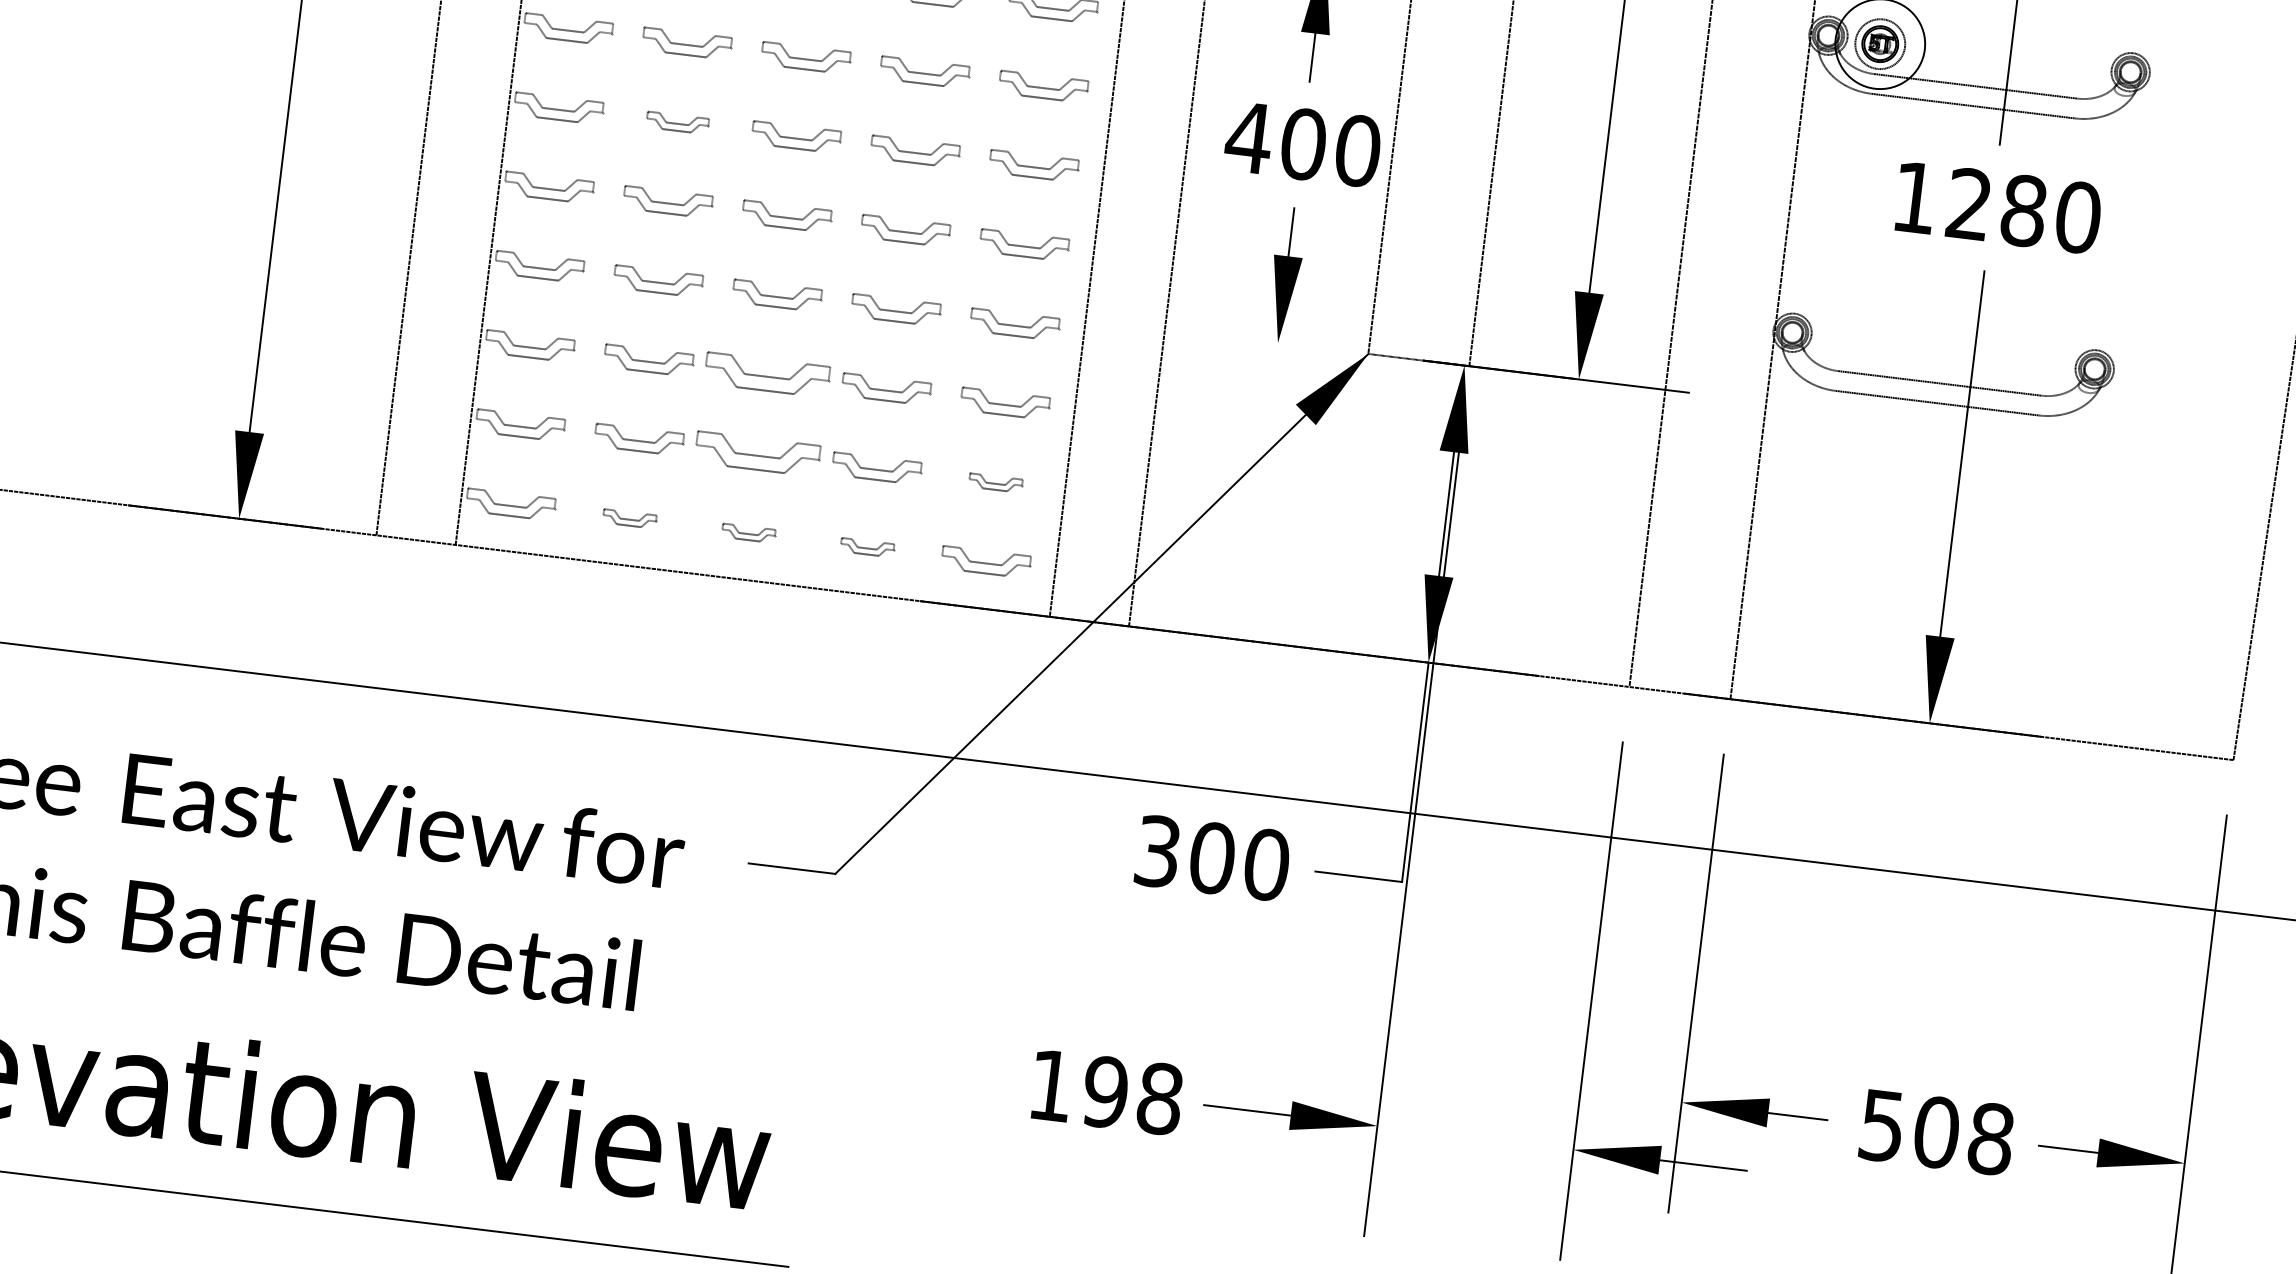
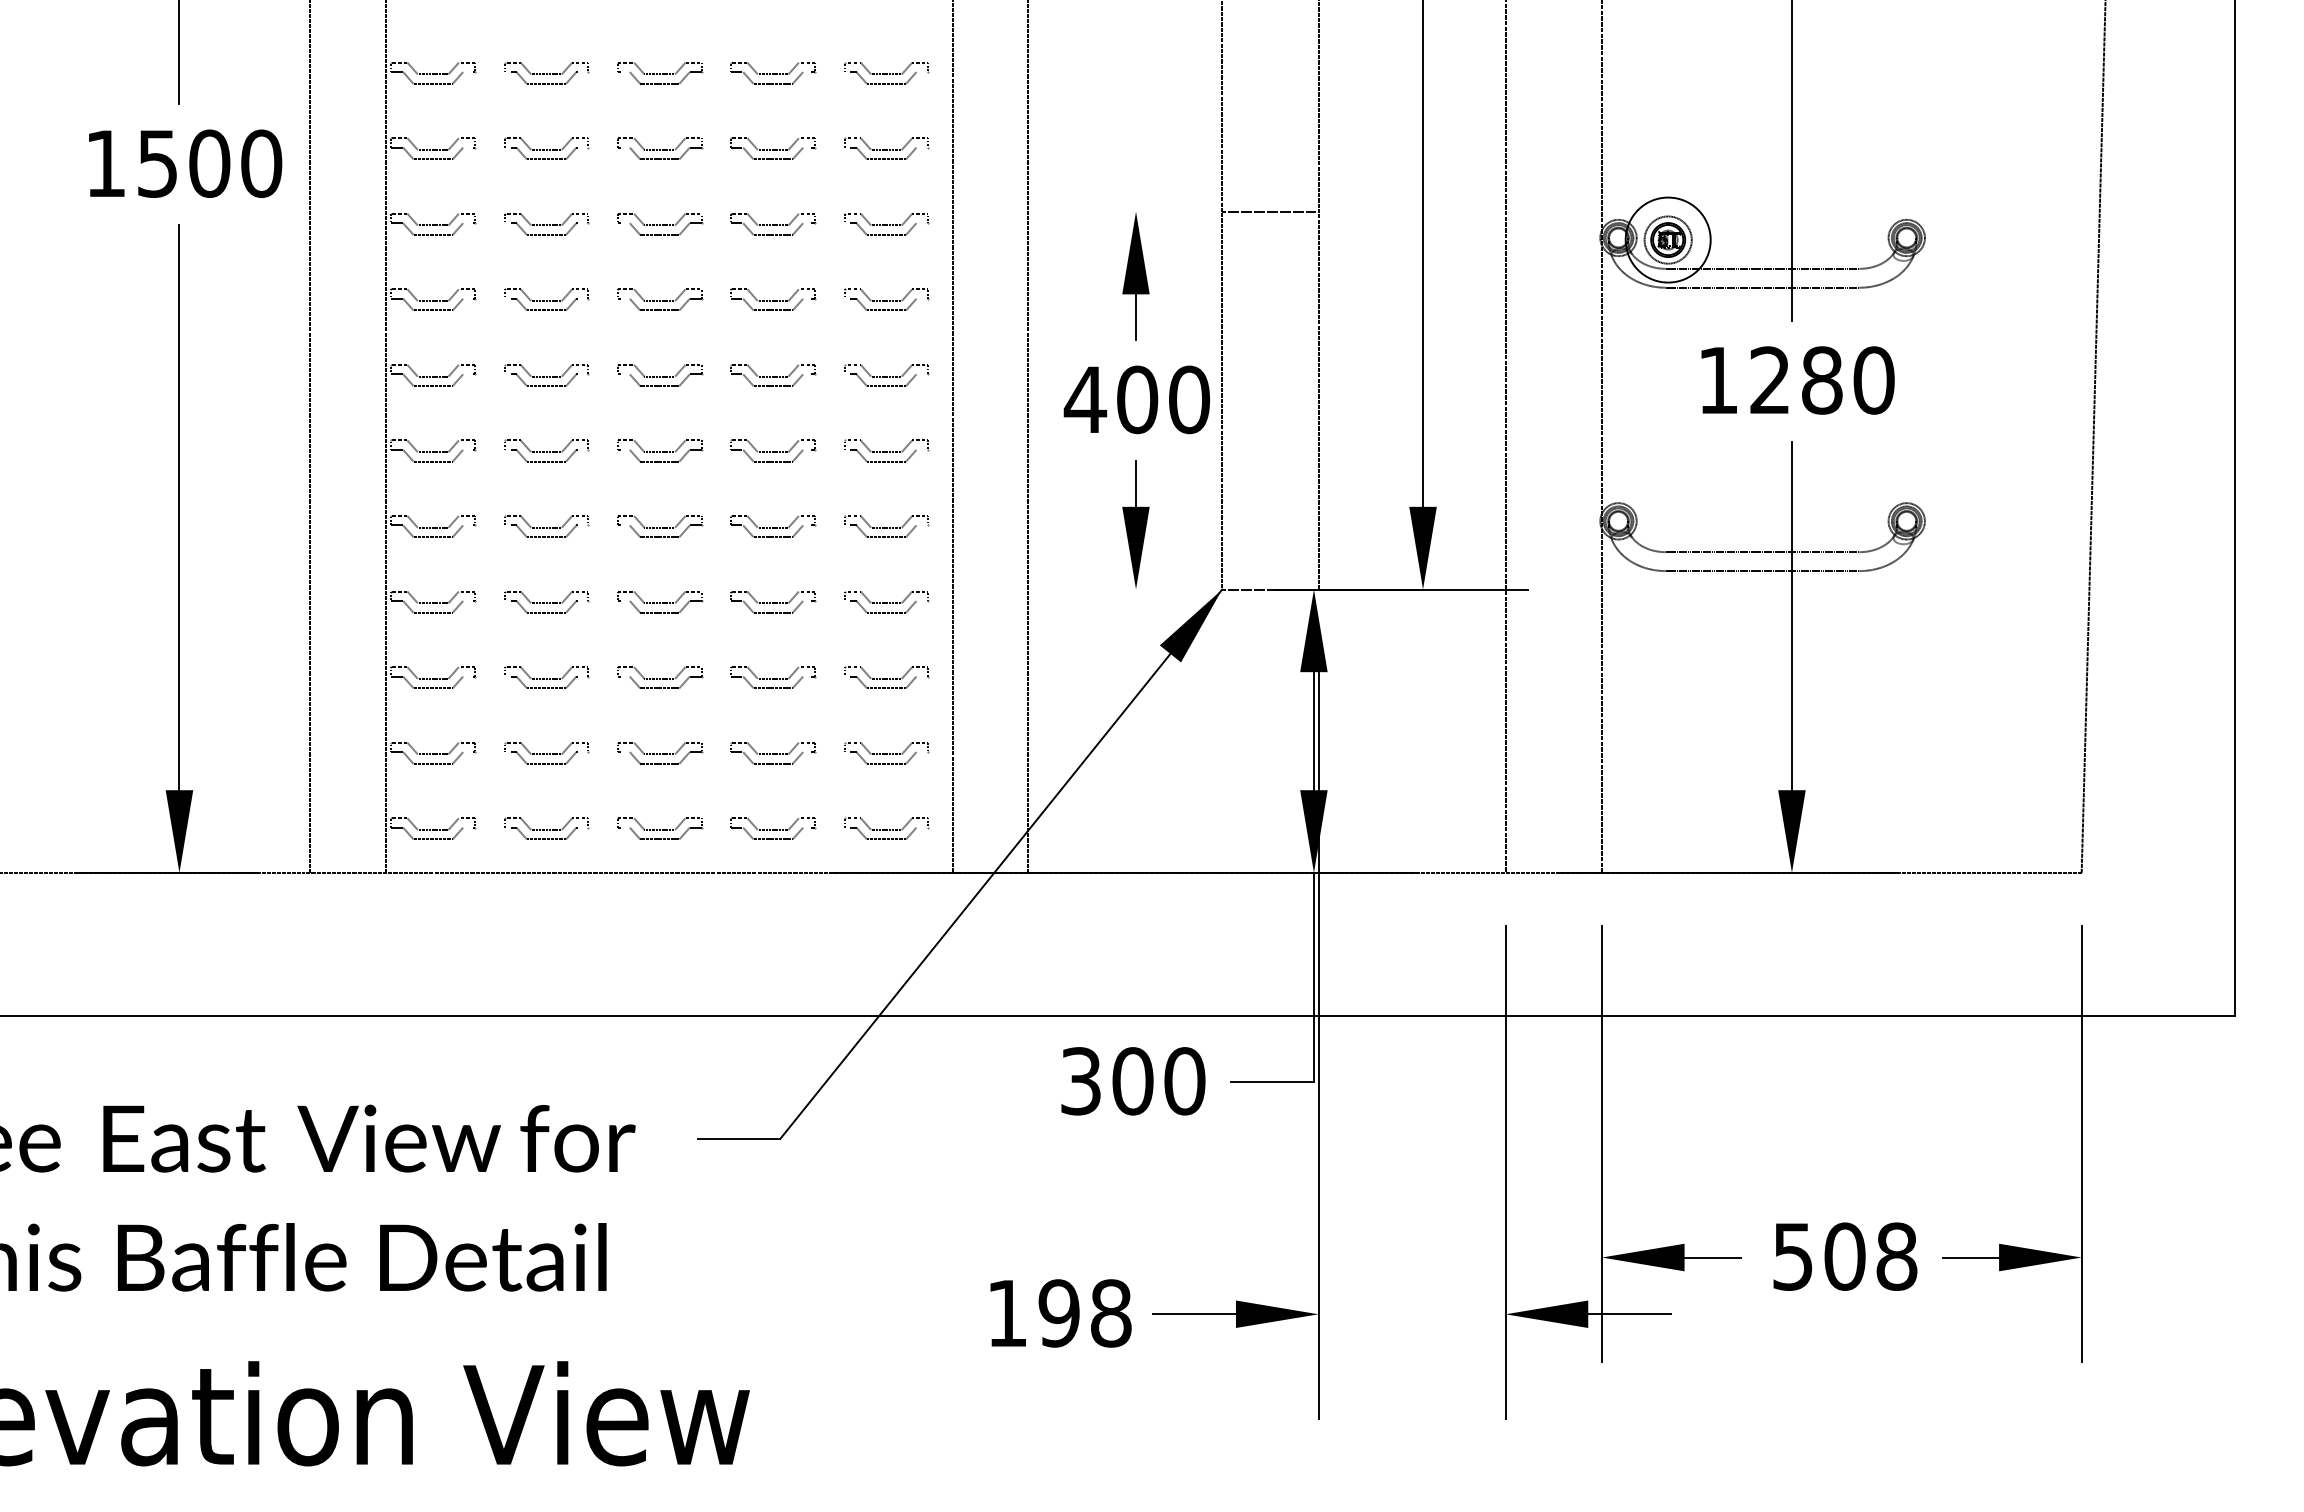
part: (677, 122) -> (546, 450), size x1.43
part: (768, 374) -> (660, 677), size x0.71
part: (758, 454) -> (660, 753), size x0.71
part: (995, 483) -> (886, 753), size x1.67
part: (629, 518) -> (546, 828), size x1.67
part: (749, 533) -> (660, 828), size x1.67
part: (867, 547) -> (773, 828), size x1.67

